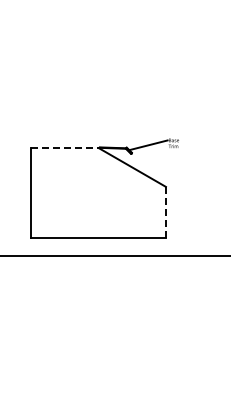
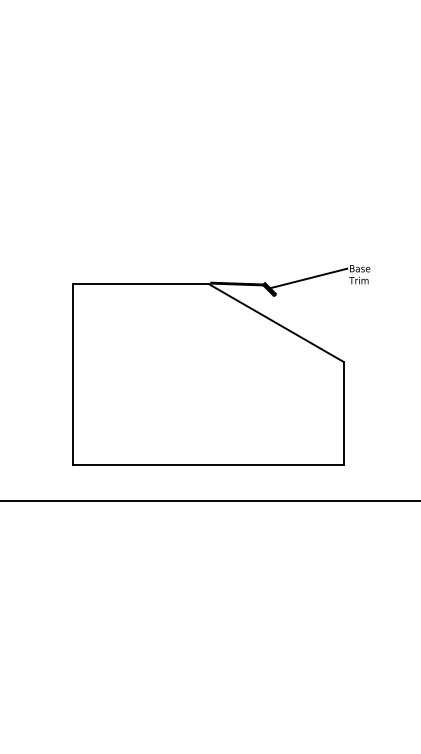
line: (65, 148) -> (141, 284), dashed -> solid
line: (165, 212) -> (342, 413), dashed -> solid

